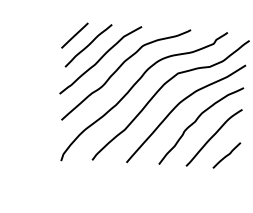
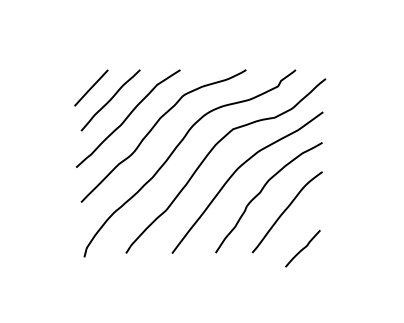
line: (226, 155) -> (302, 248), moved

